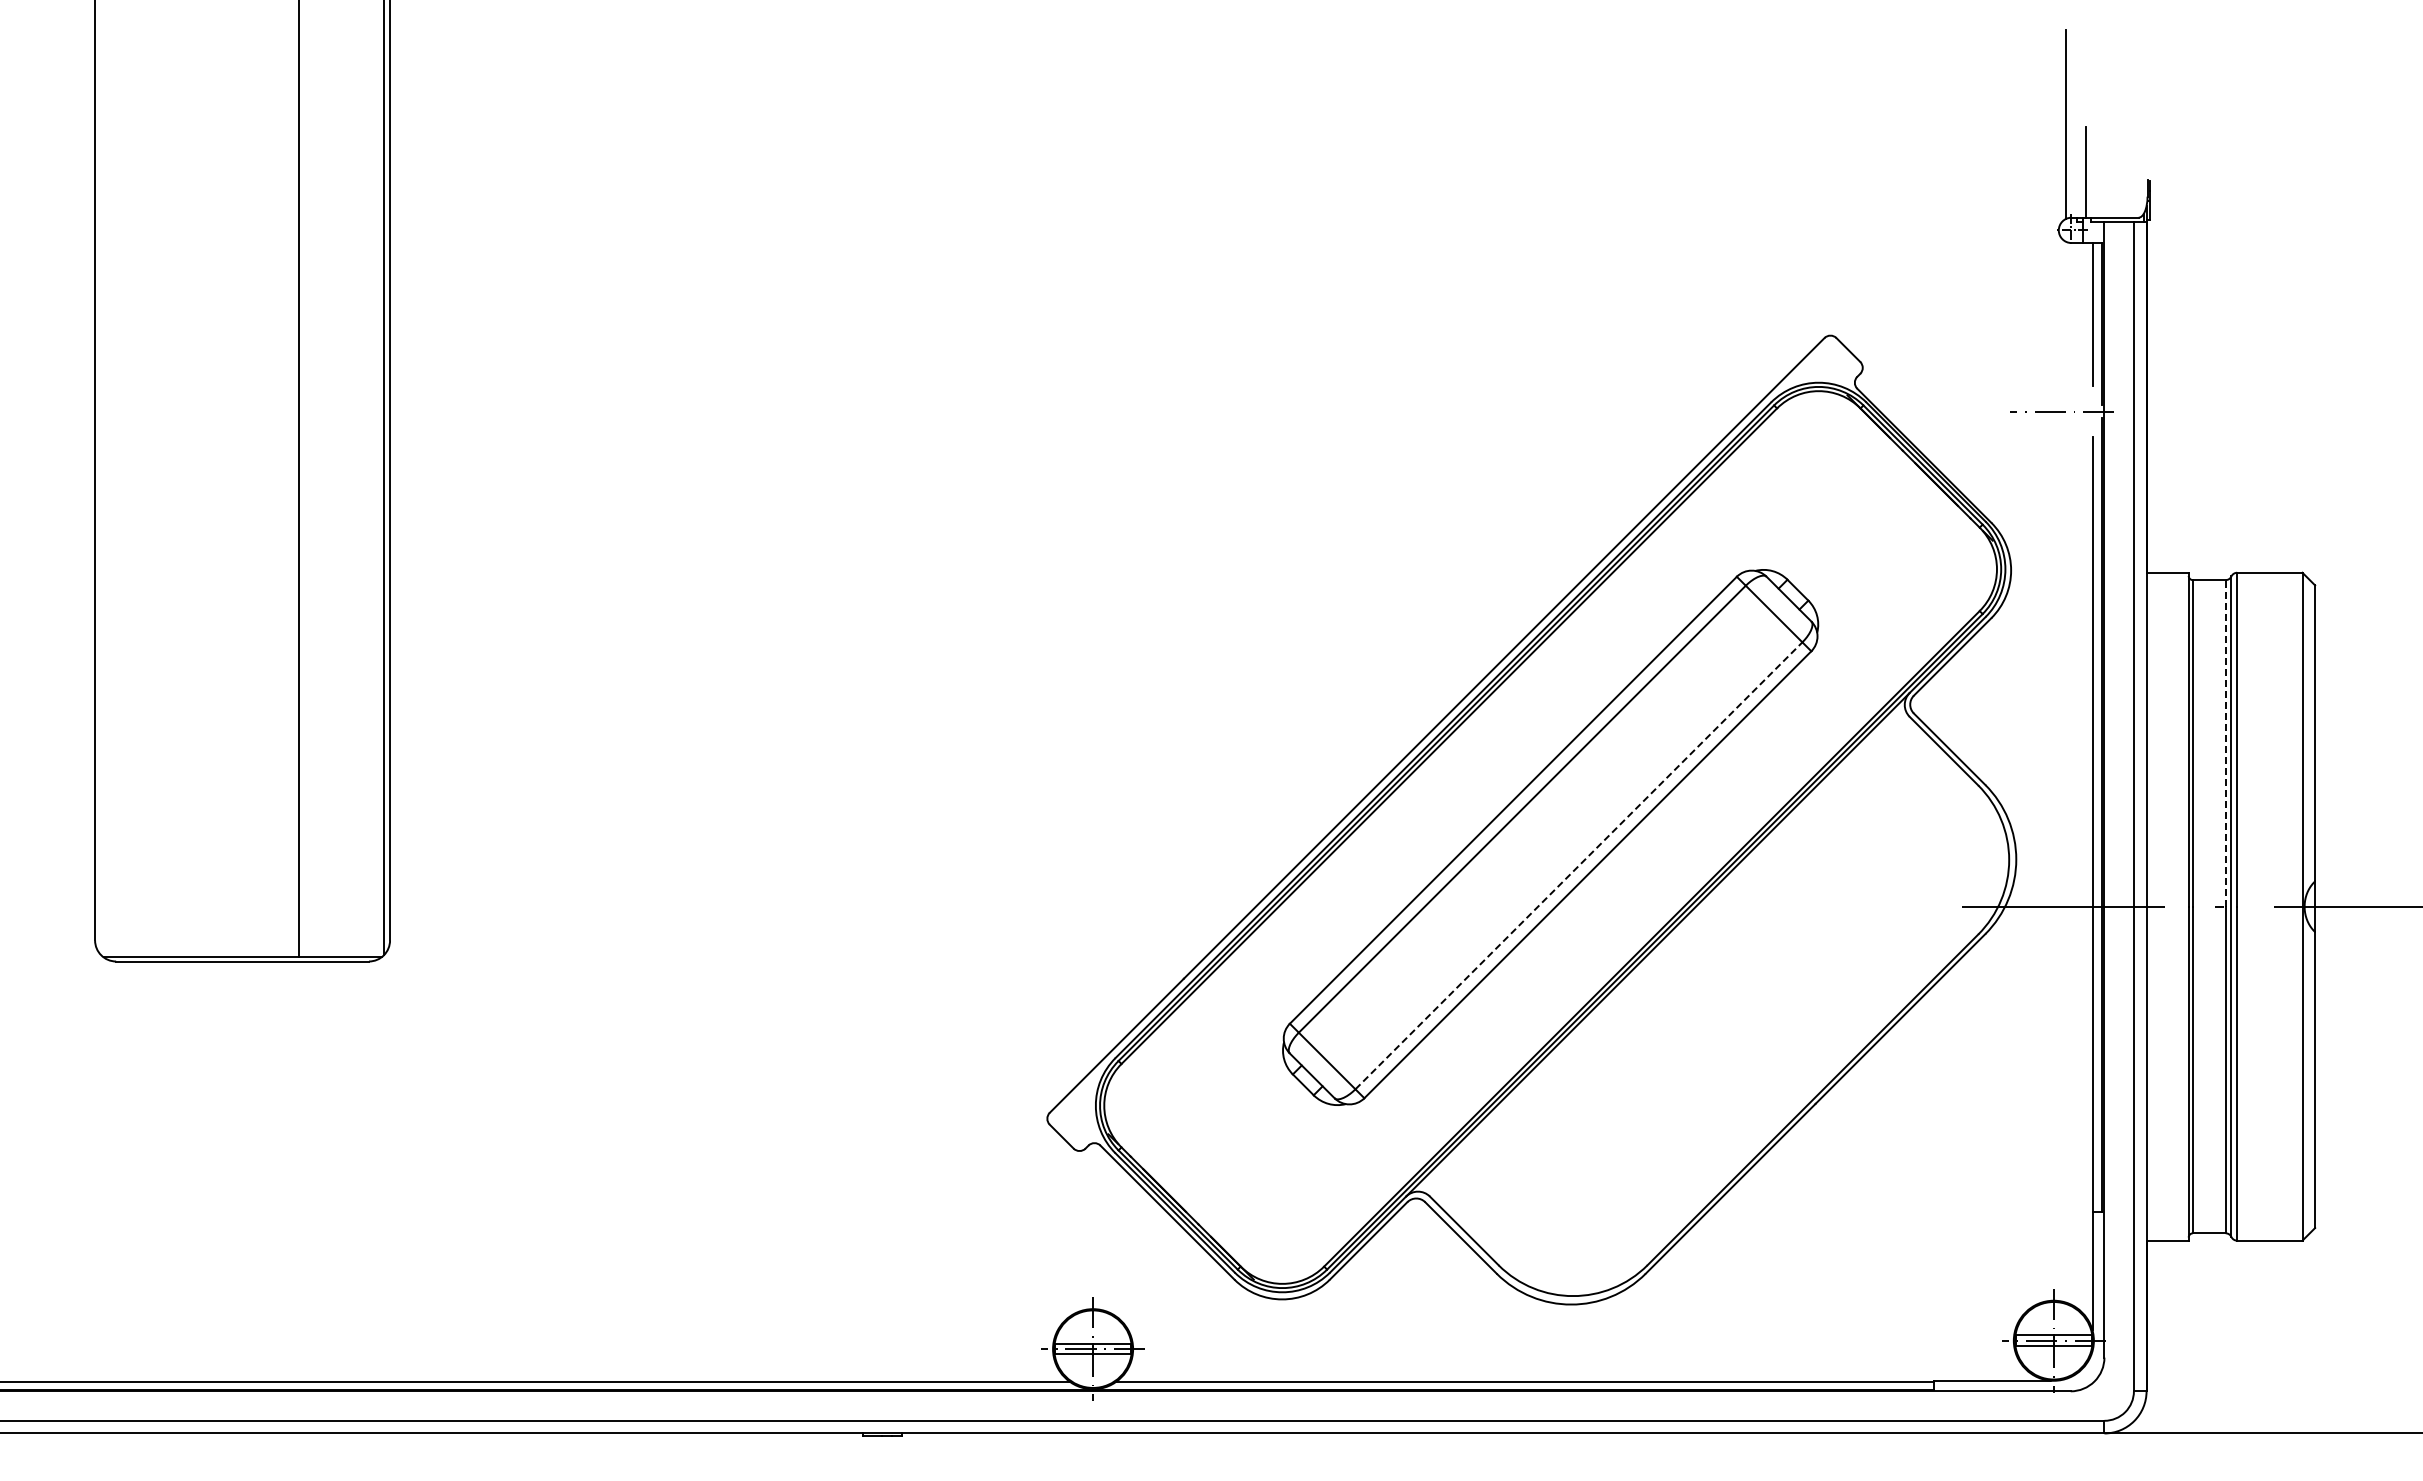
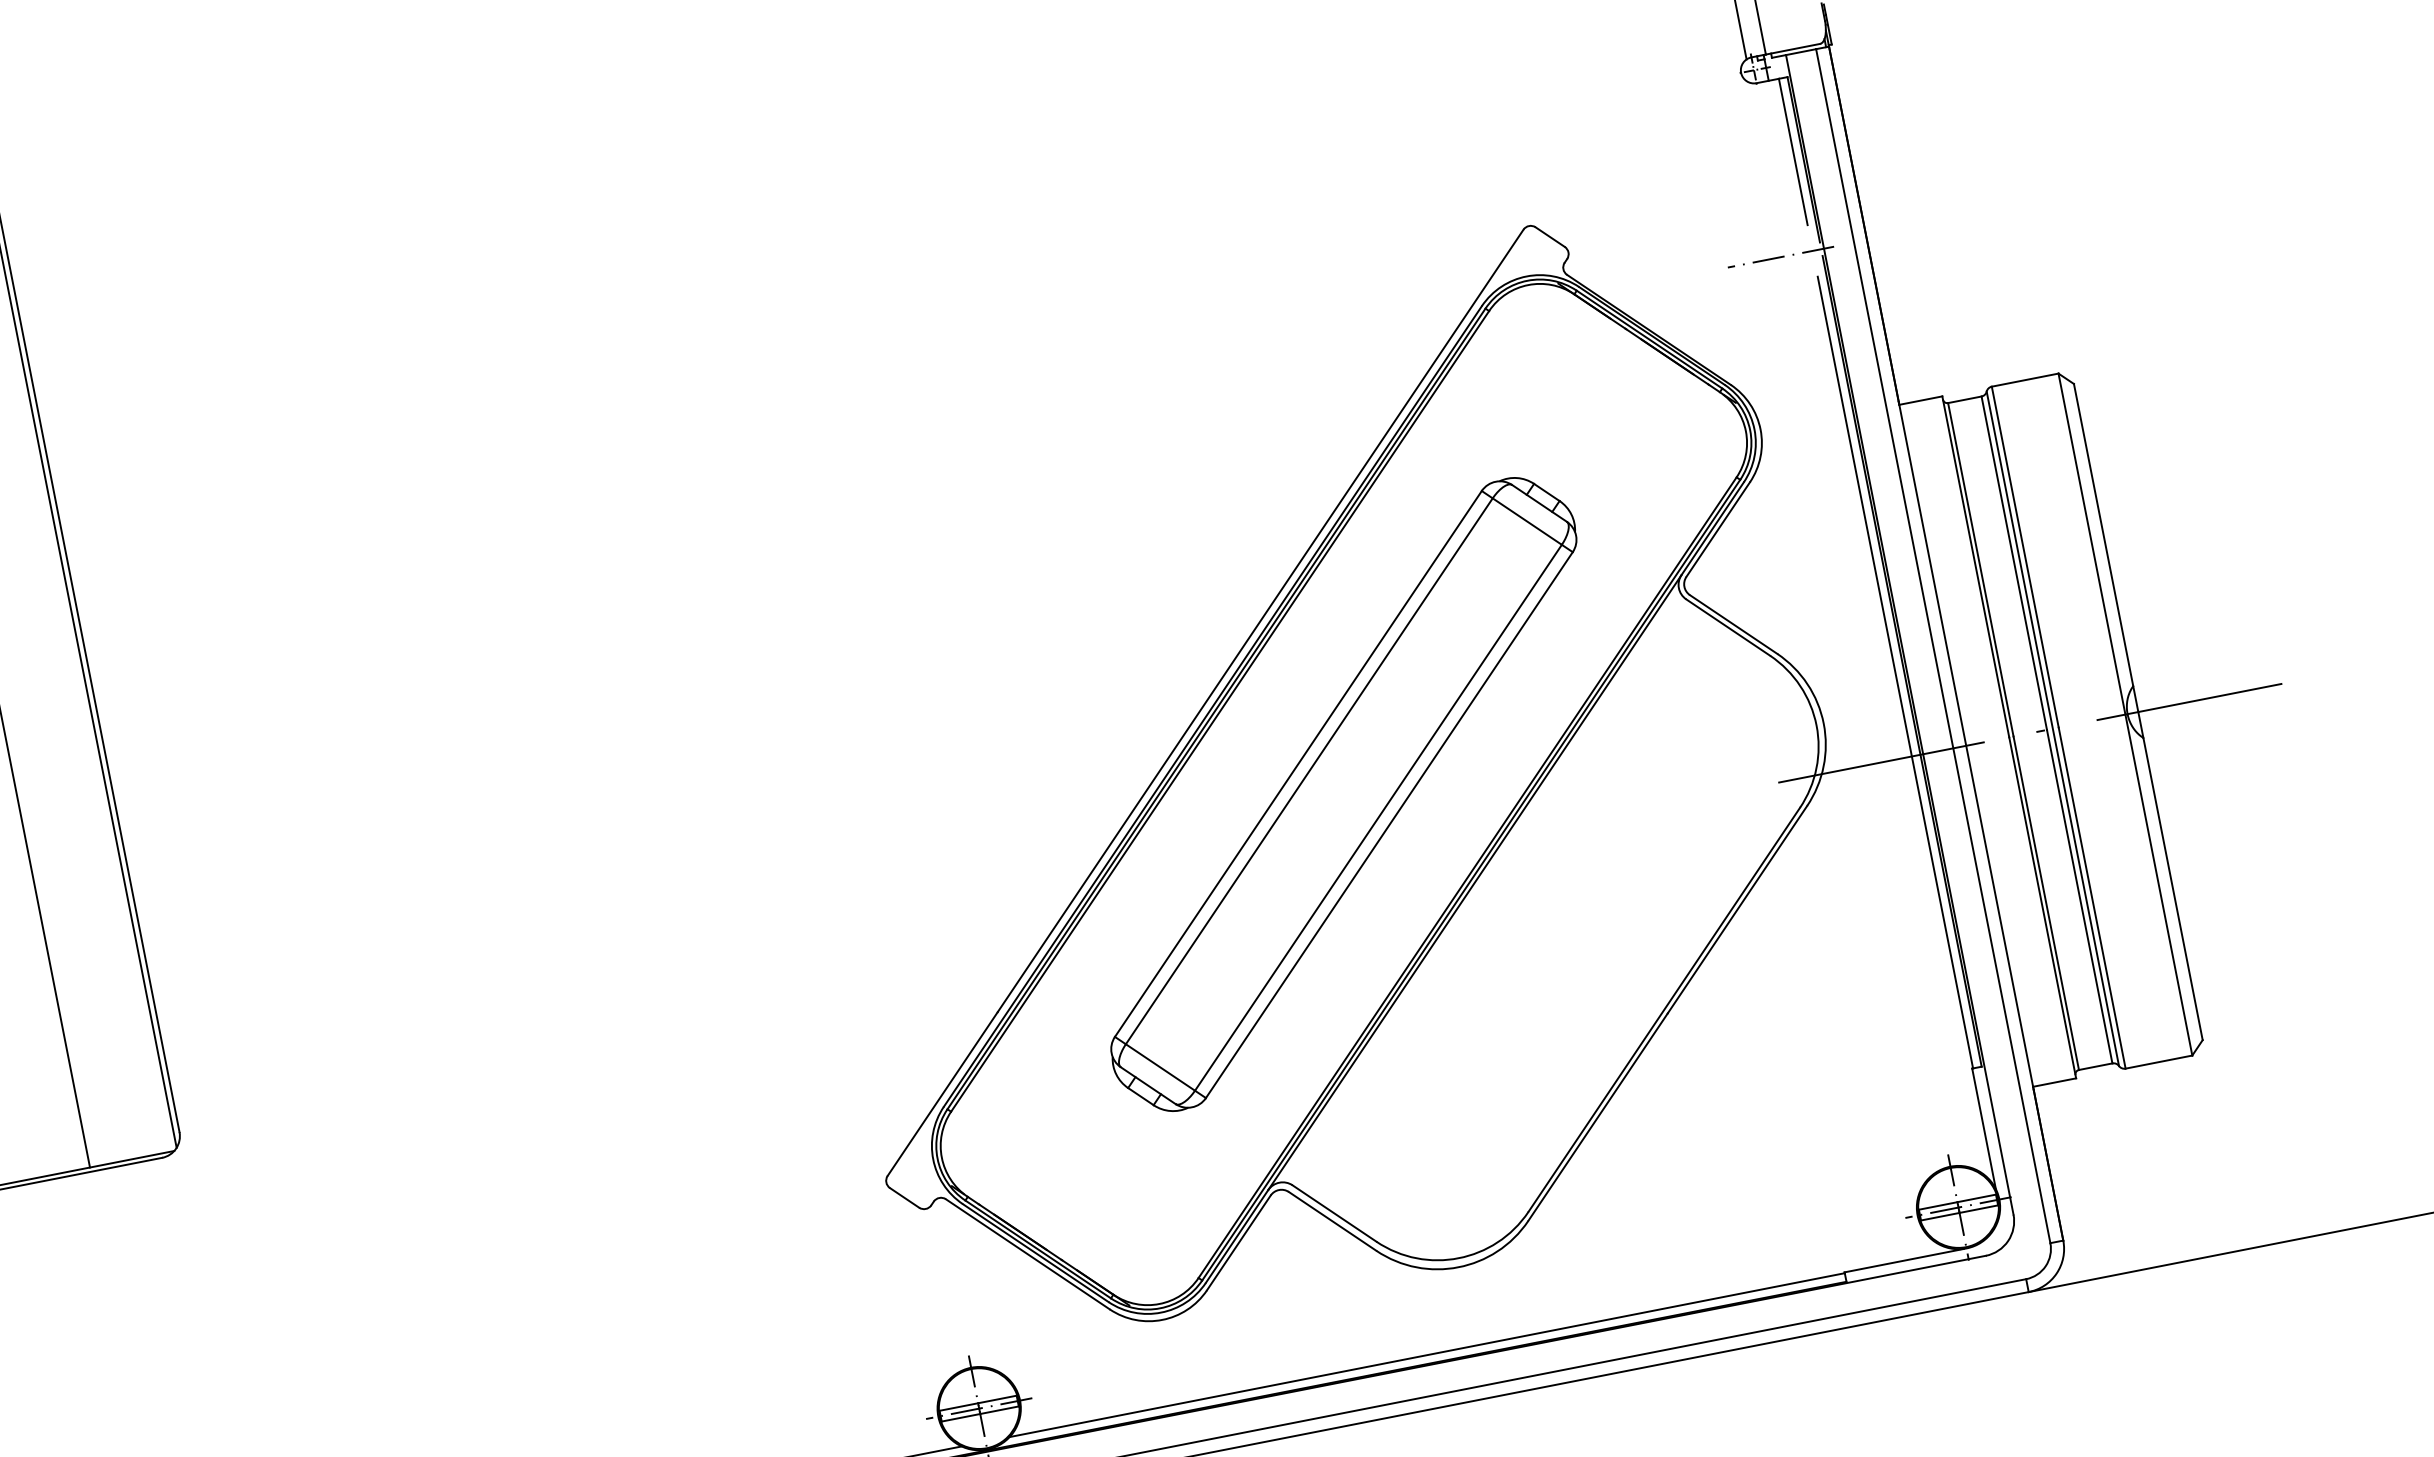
line: (2225, 742) -> (2013, 562), dashed -> solid
line: (1579, 865) -> (1378, 817), dashed -> solid

